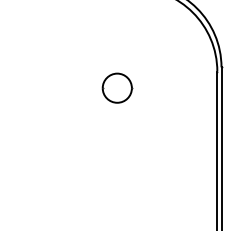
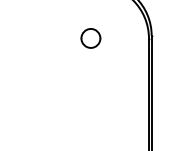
part: (116, 88) -> (90, 38), moved

